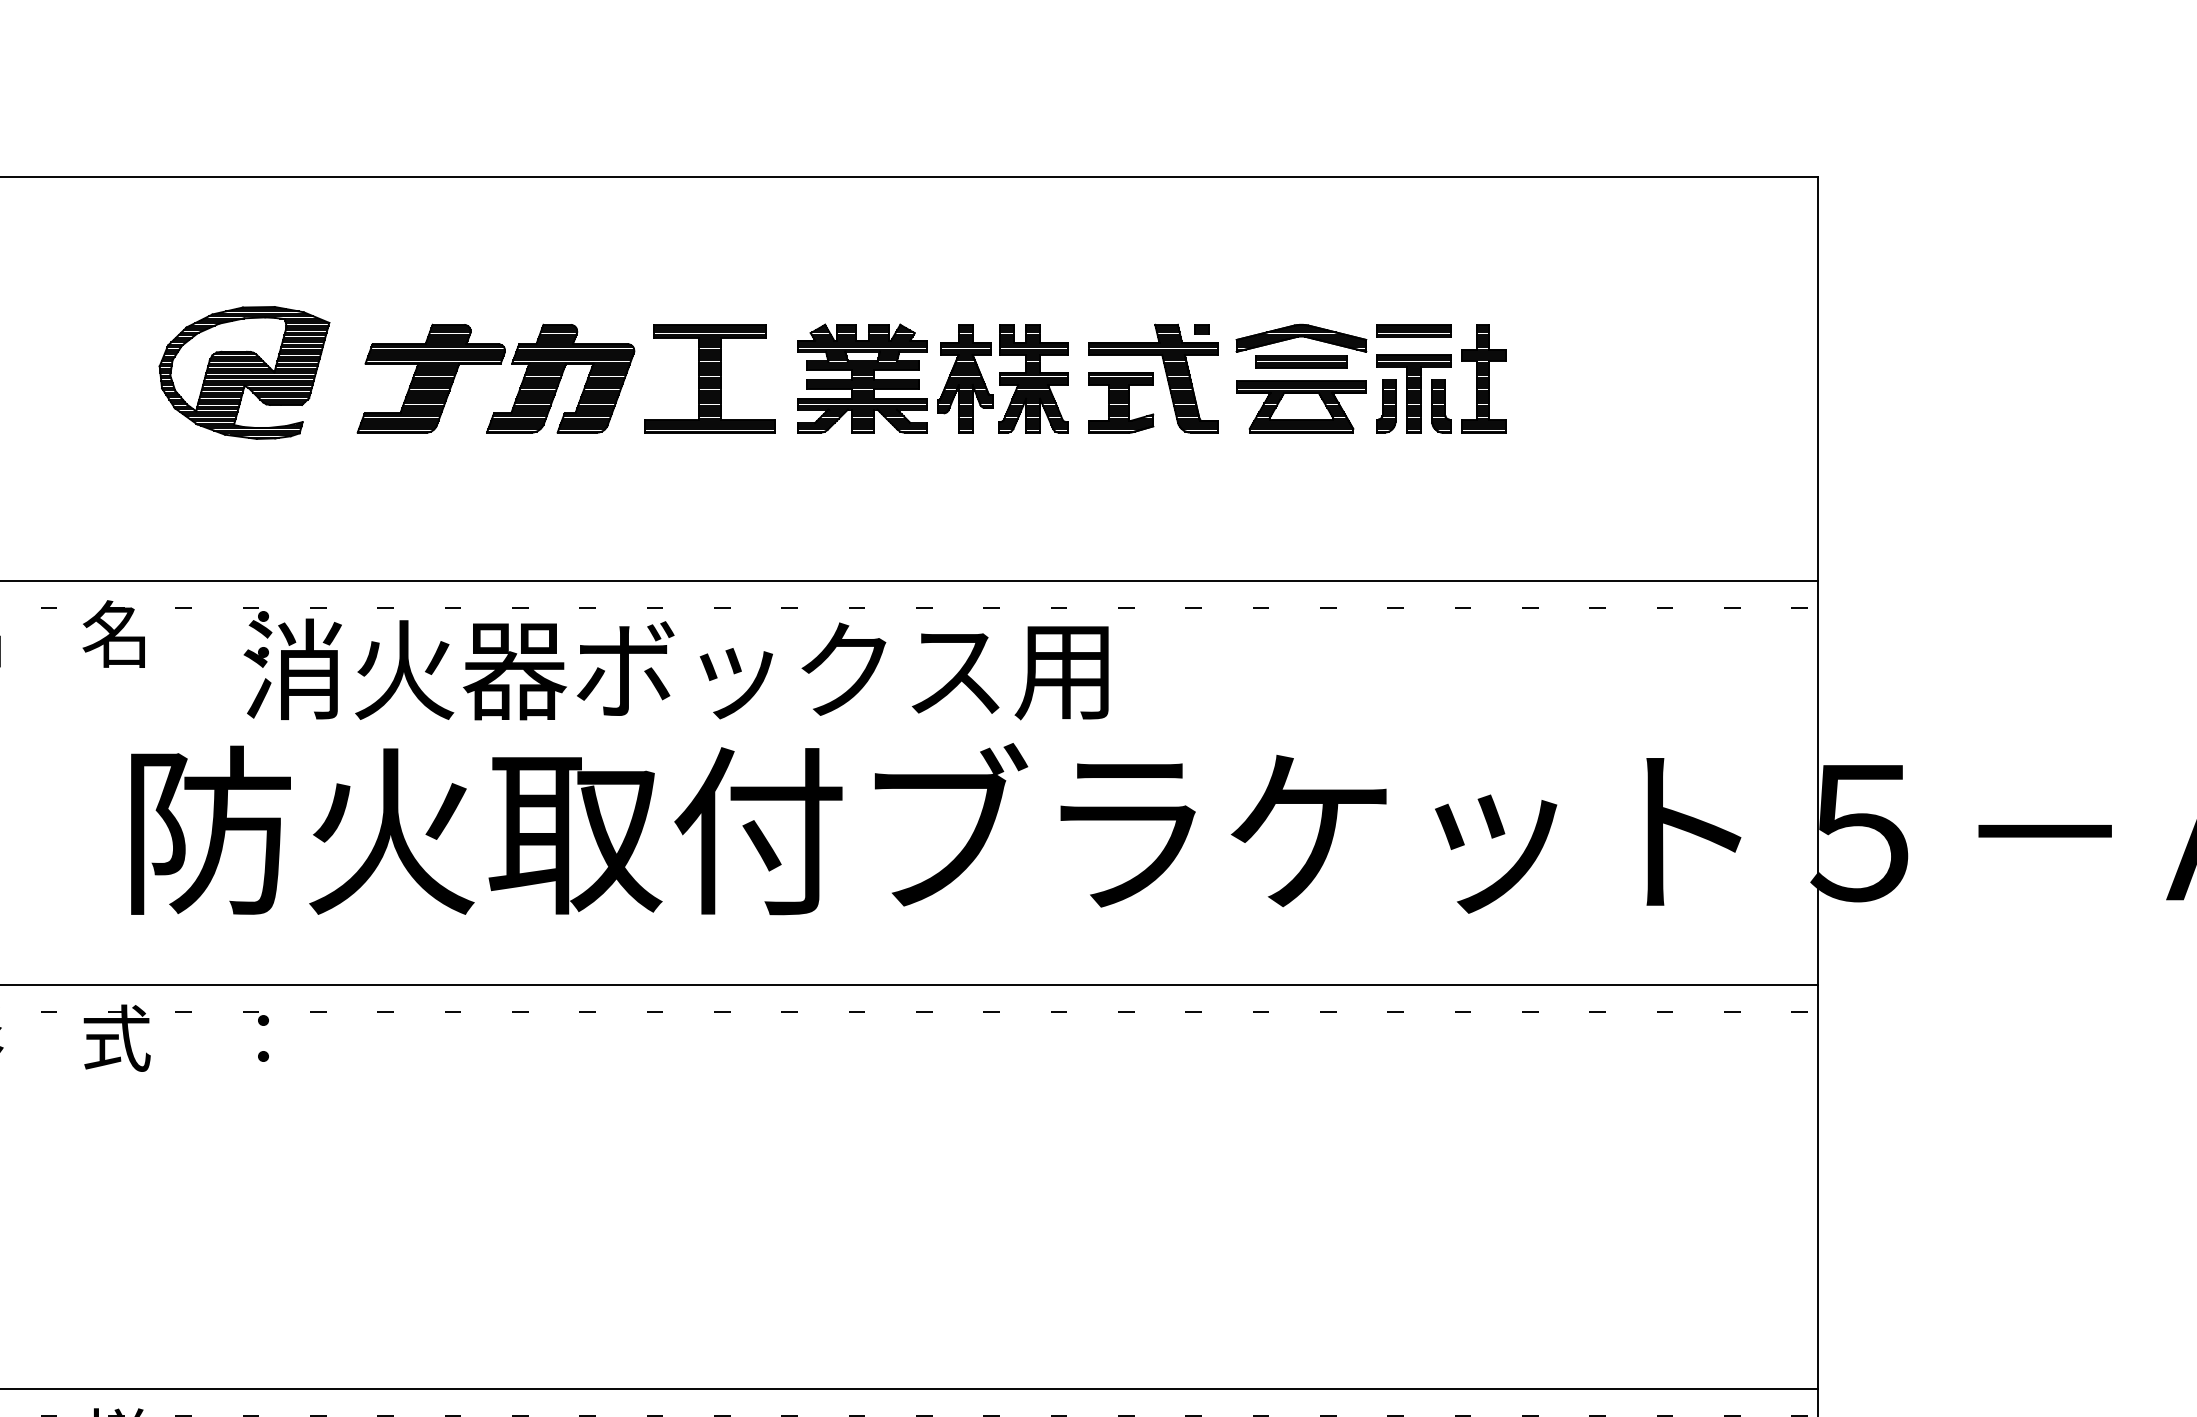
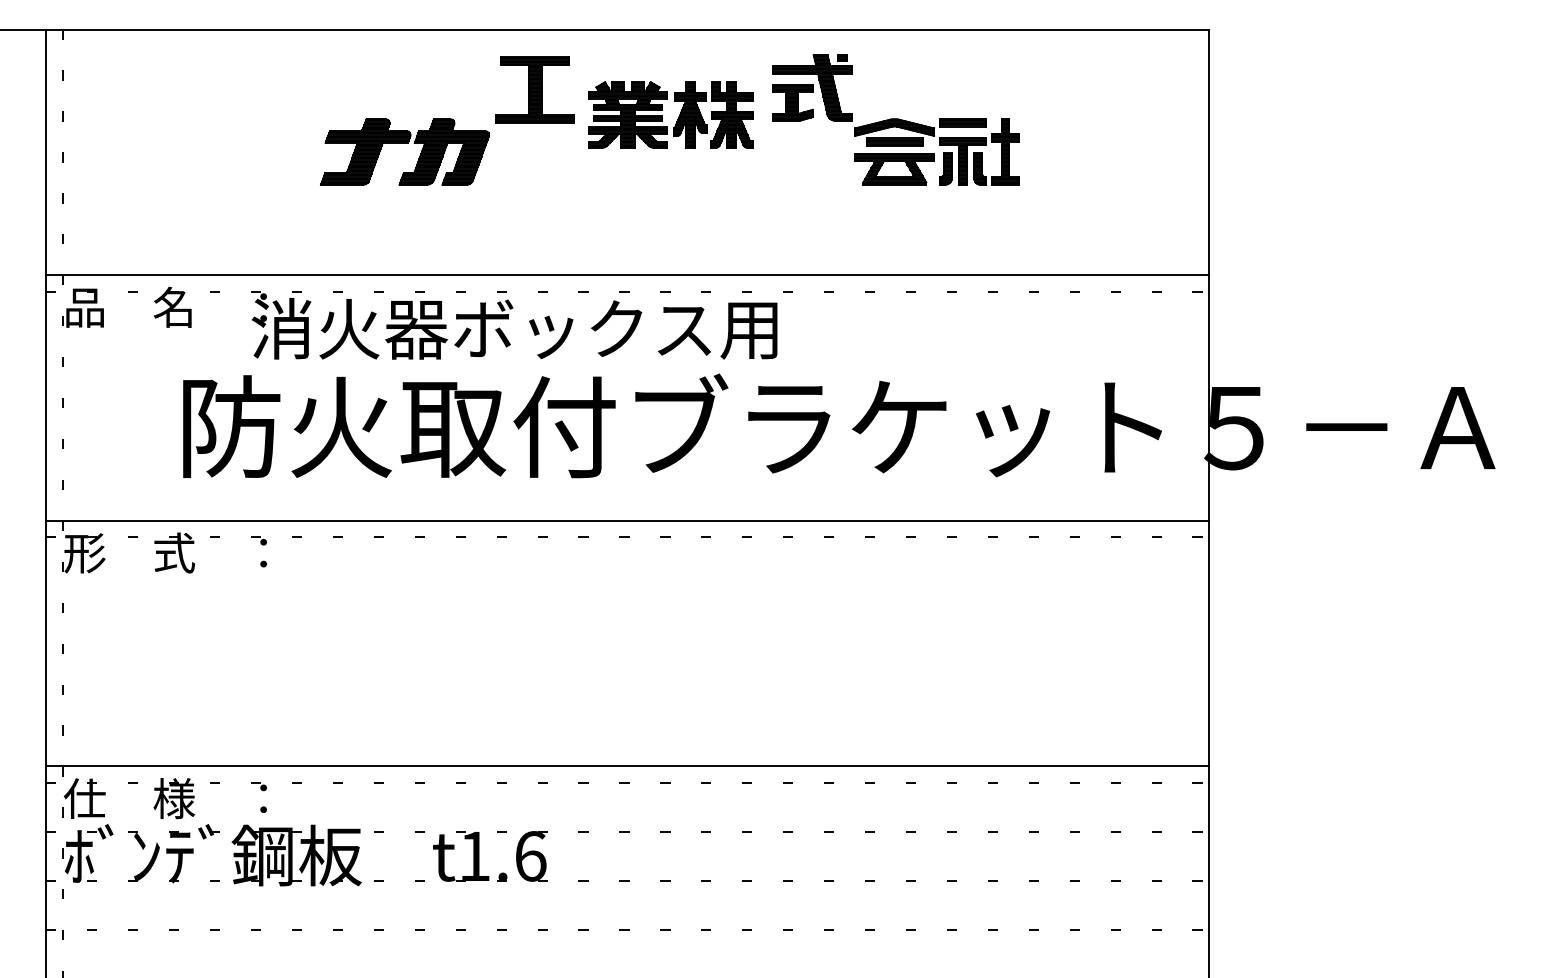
part: (243, 372) -> (251, 148), removed
part: (708, 377) -> (534, 89), moved
part: (1153, 377) -> (812, 87), moved
part: (919, 379) -> (662, 115), moved

